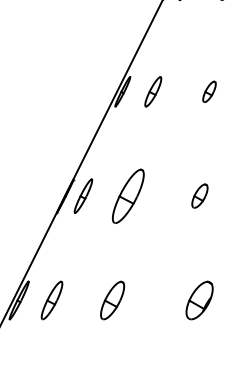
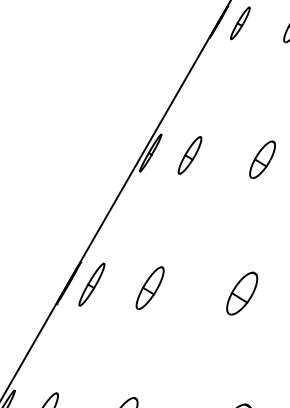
part: (209, 91) -> (262, 159), size x1.43
part: (128, 195) -> (150, 287), size x0.62
part: (199, 195) -> (241, 292), size x1.43

